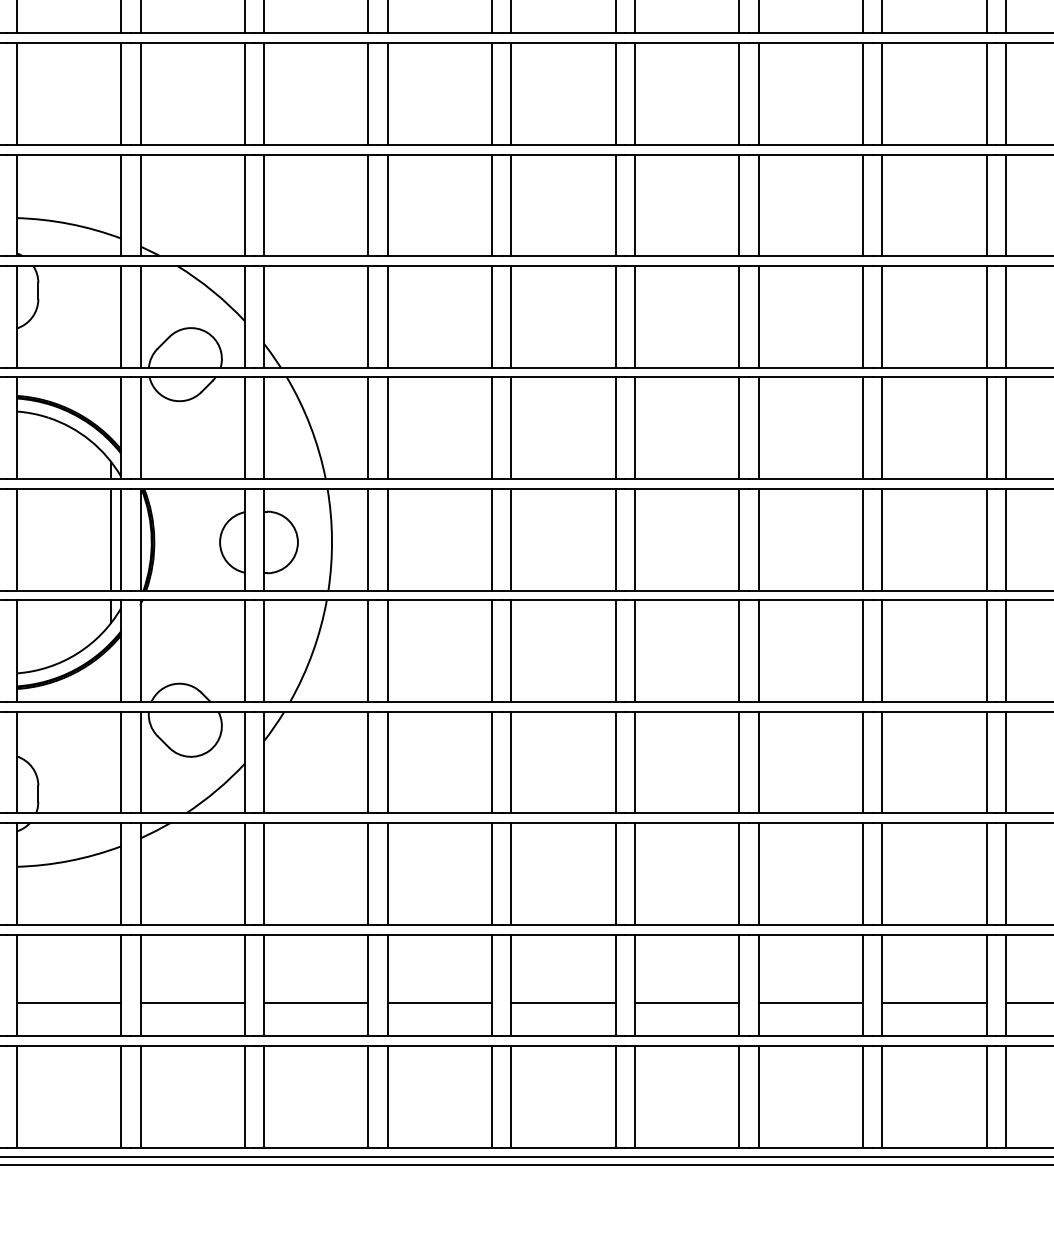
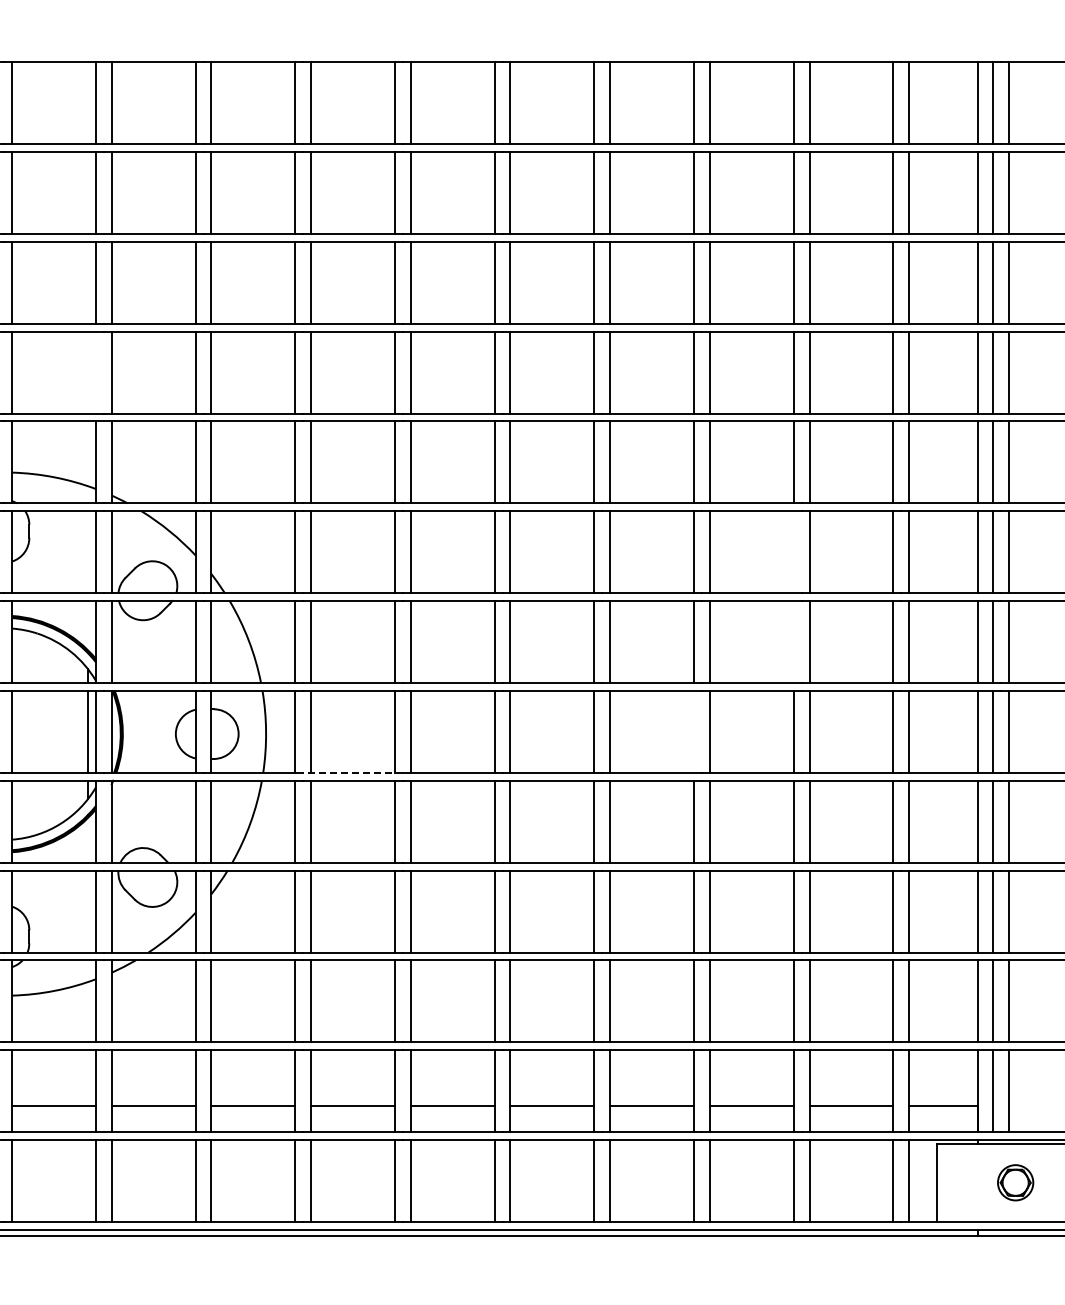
line: (121, 93) -> (96, 372), removed
line: (986, 317) -> (793, 552), removed
line: (986, 428) -> (793, 642), removed
line: (863, 539) -> (694, 731), removed
line: (440, 590) -> (353, 772), solid -> dashed

